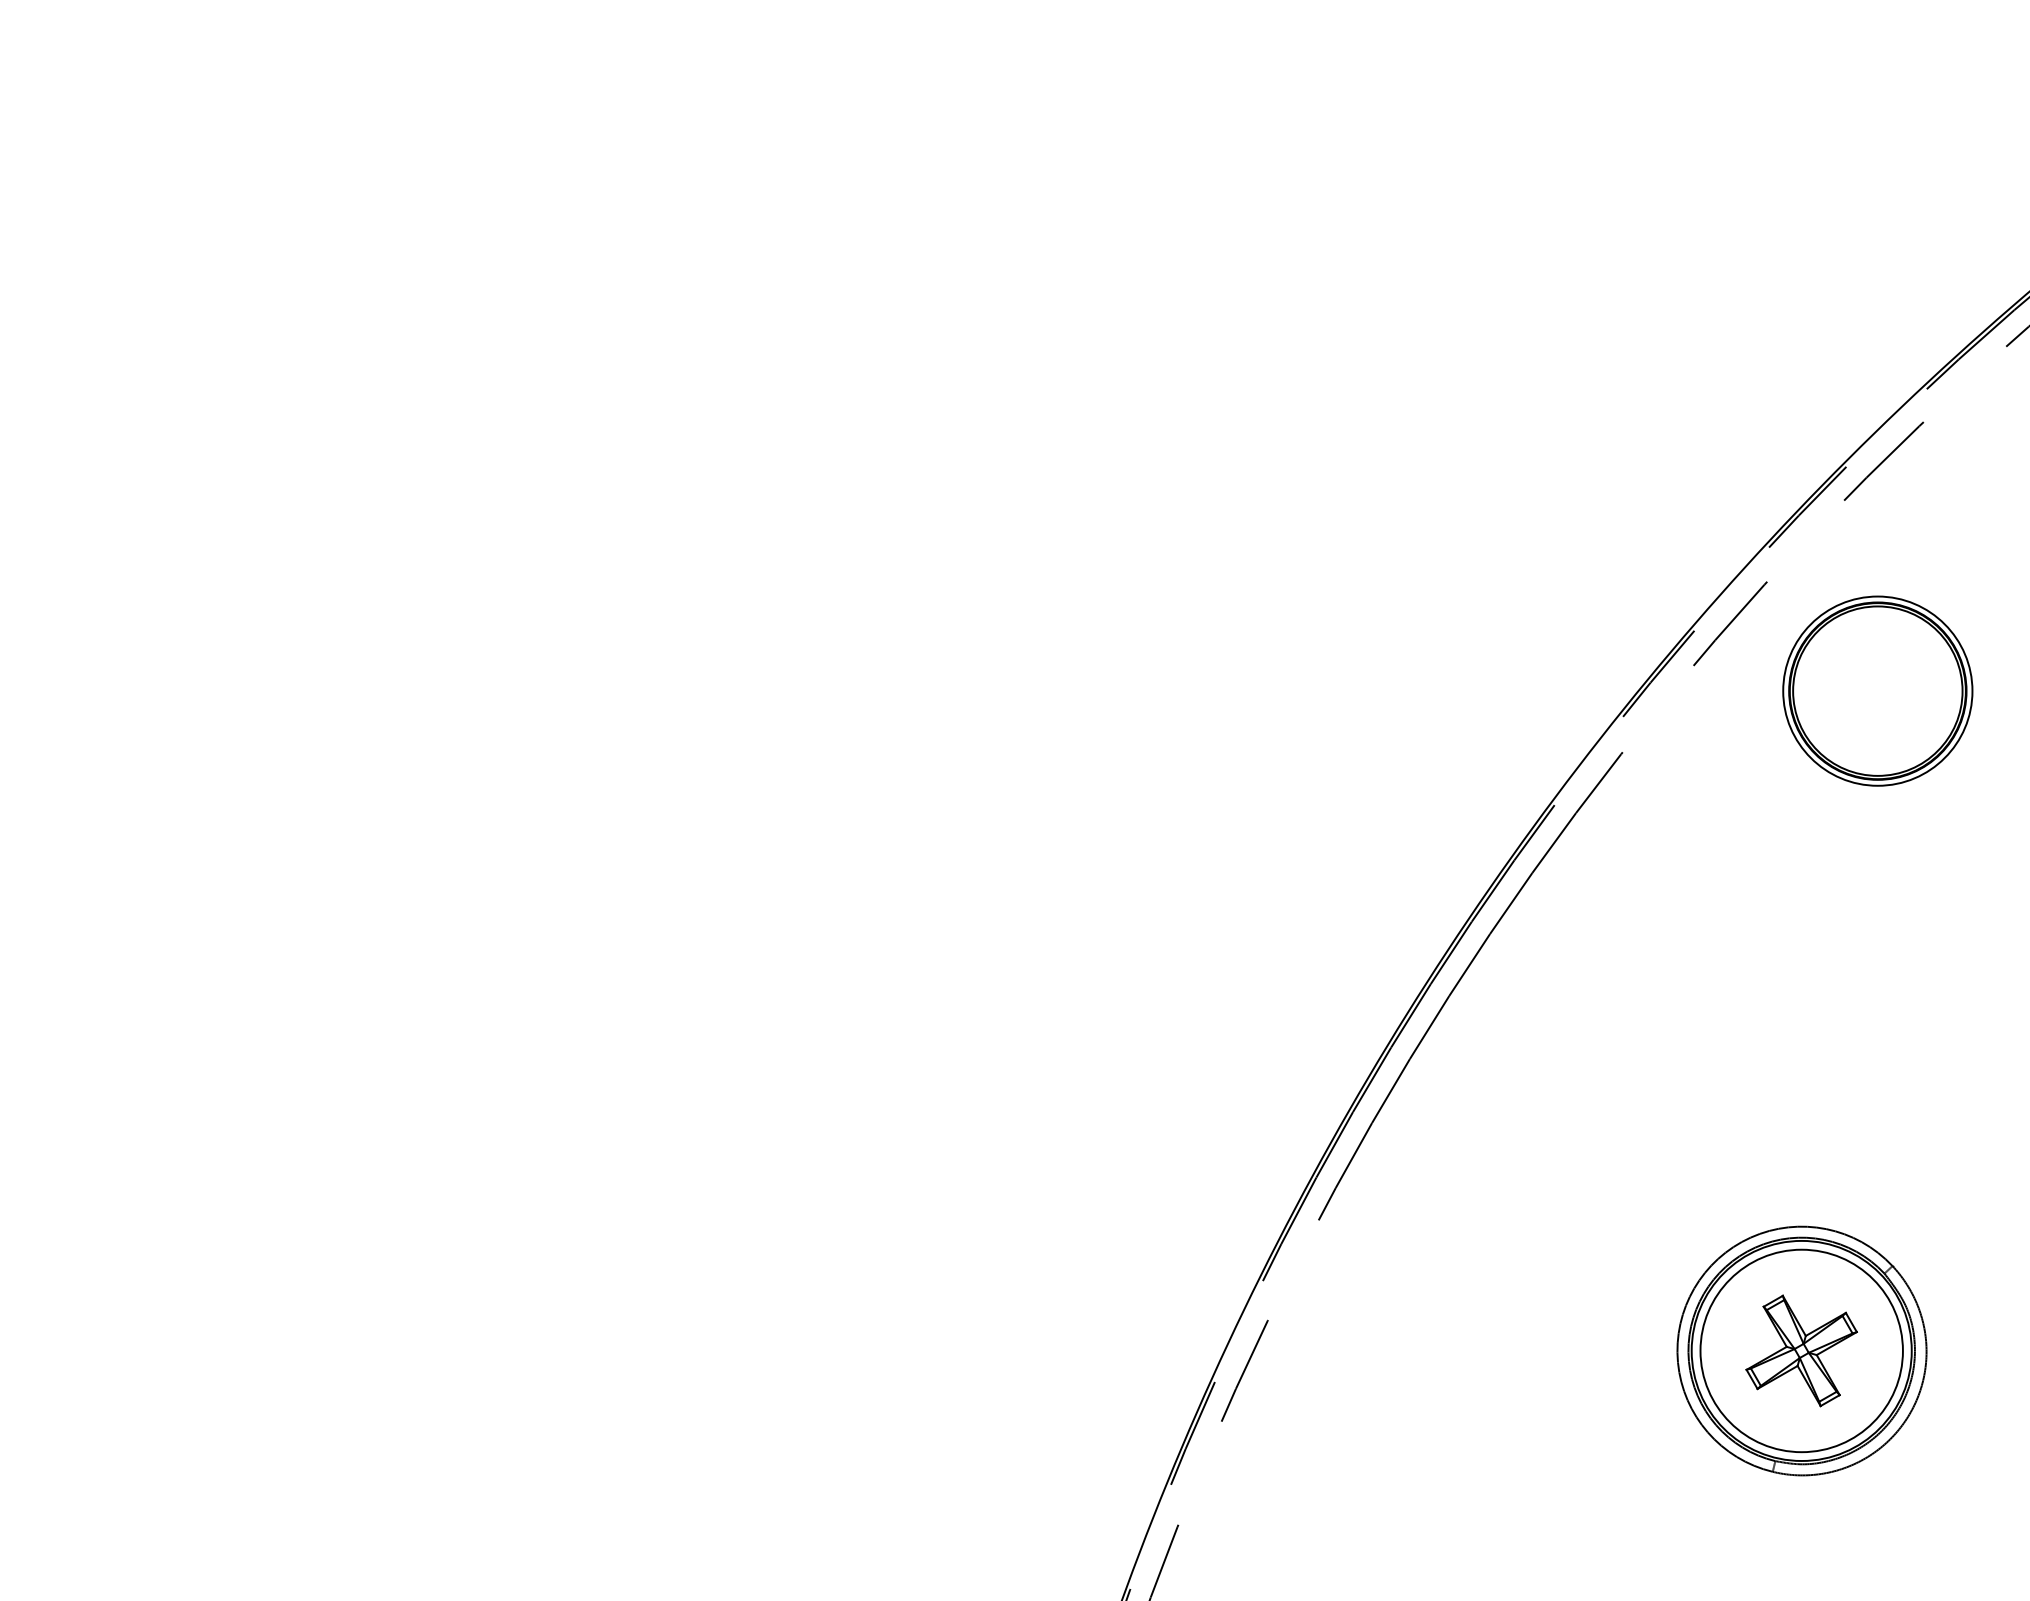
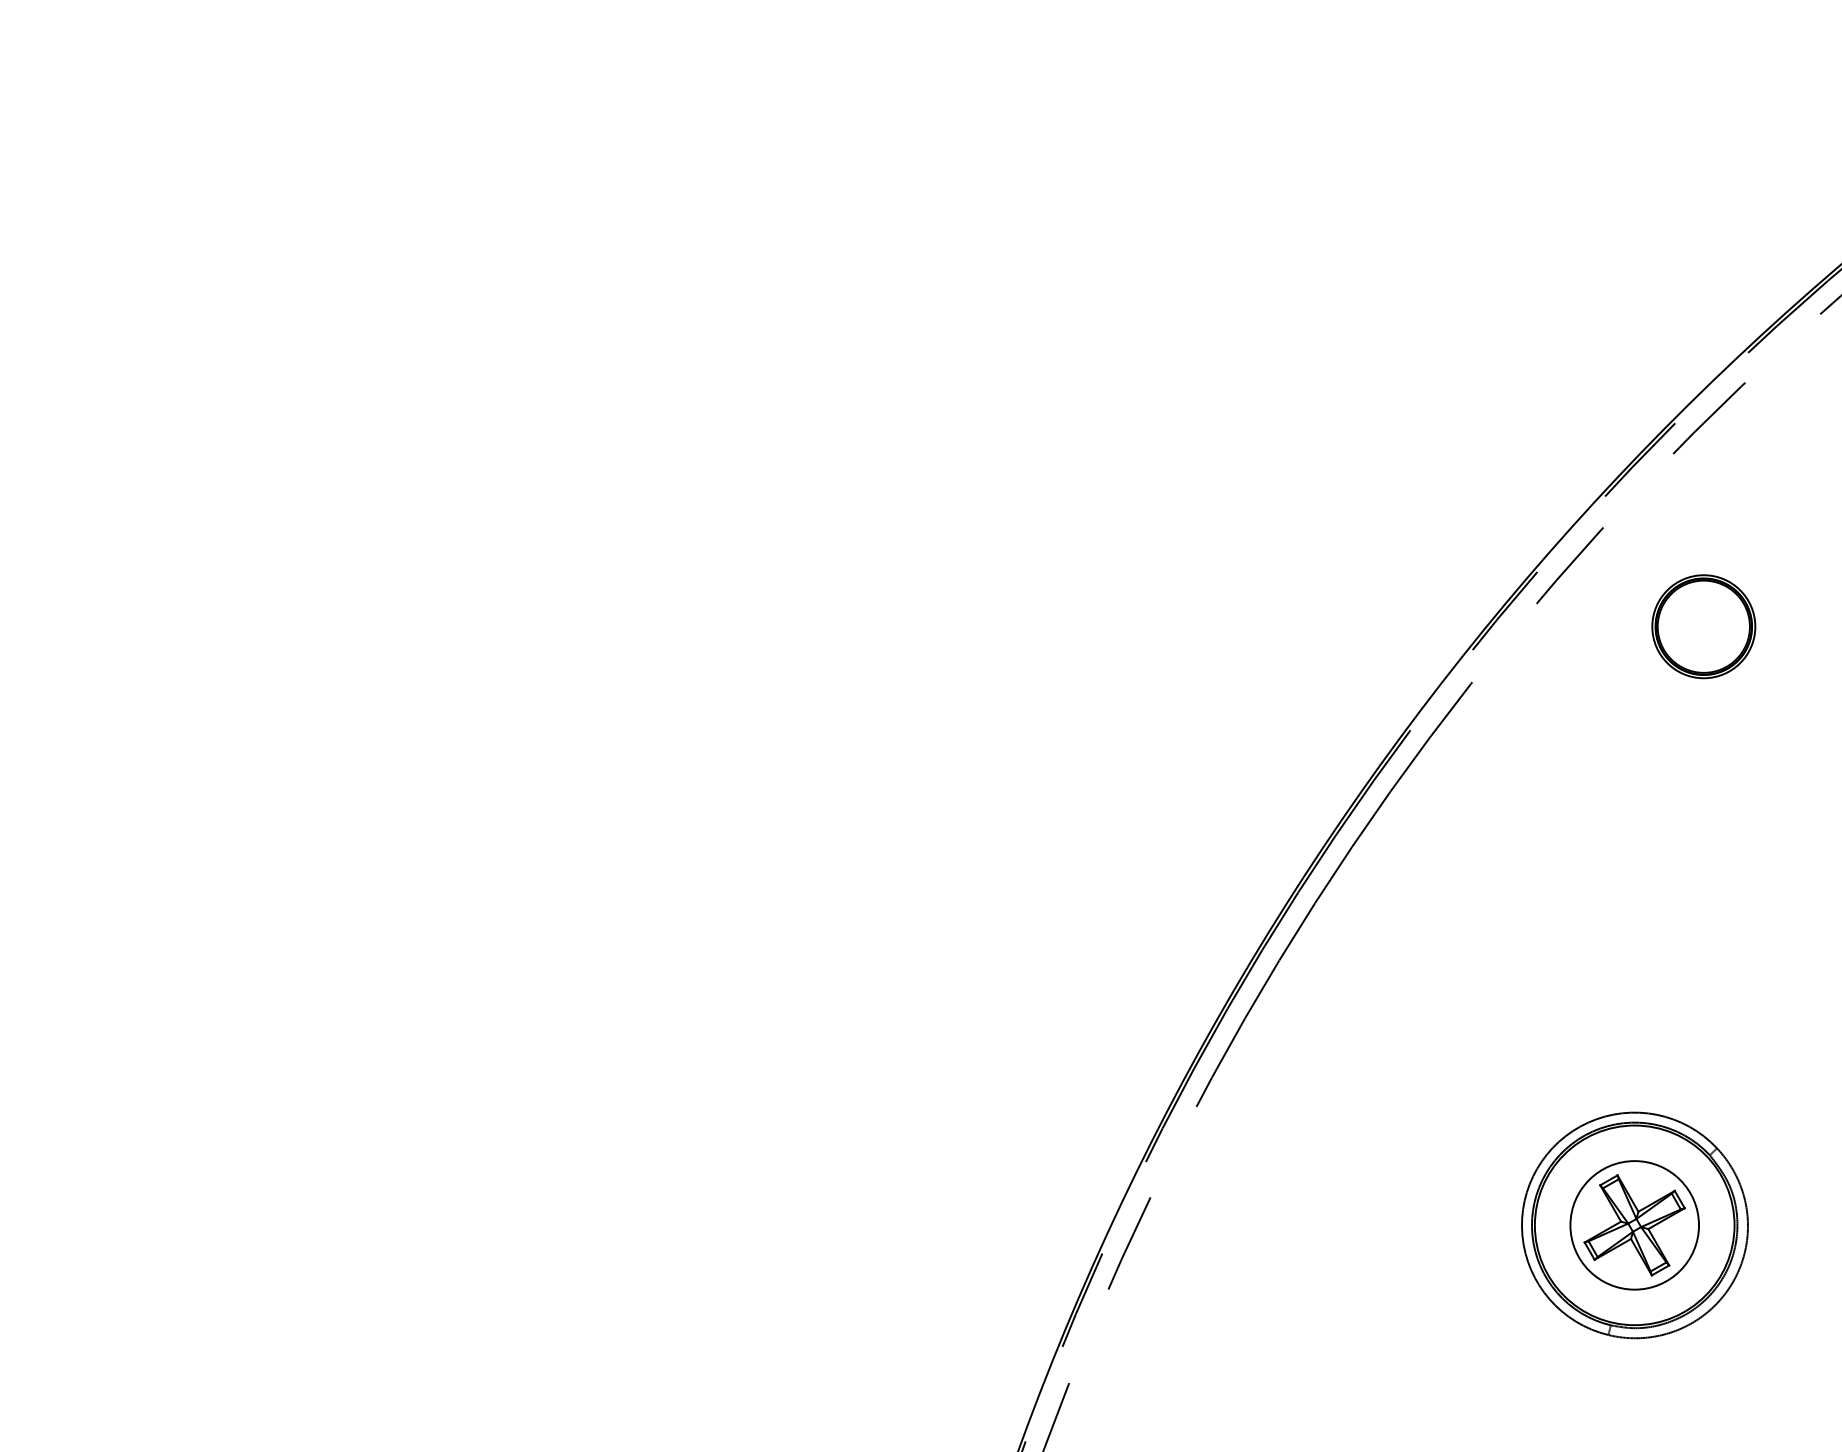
part: (1877, 690) -> (1703, 626), size x0.6
circle: (1801, 1350) -> (1634, 1224), size x0.7

